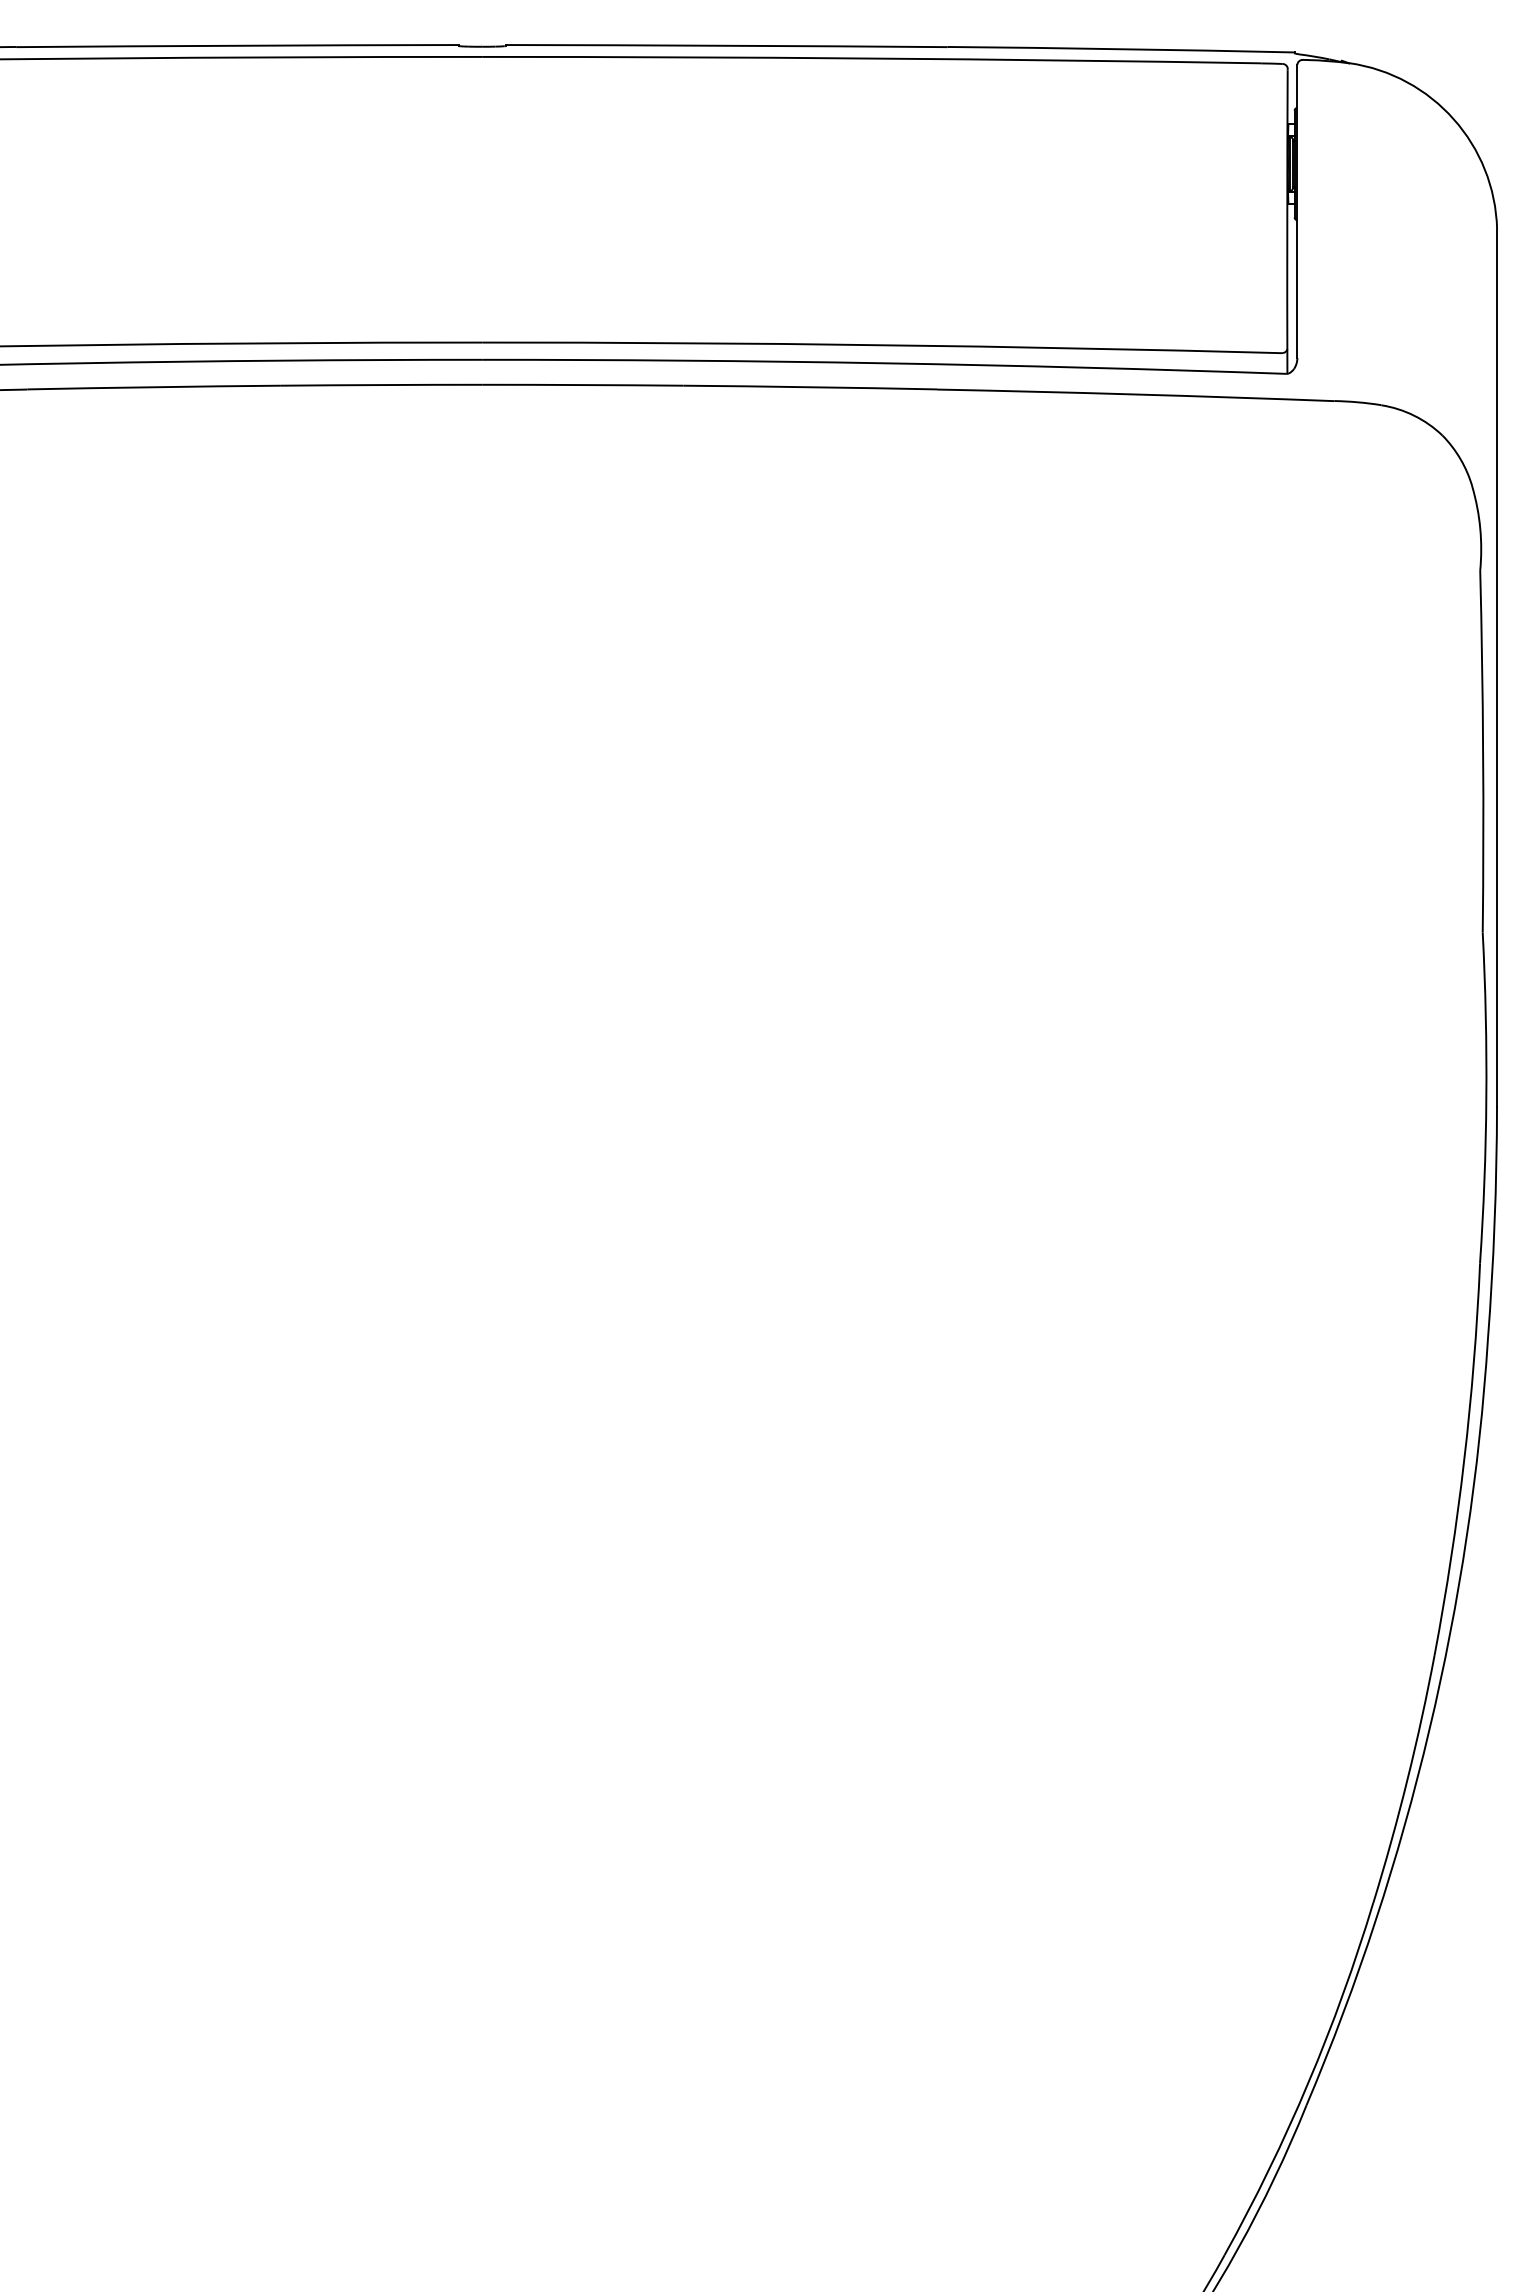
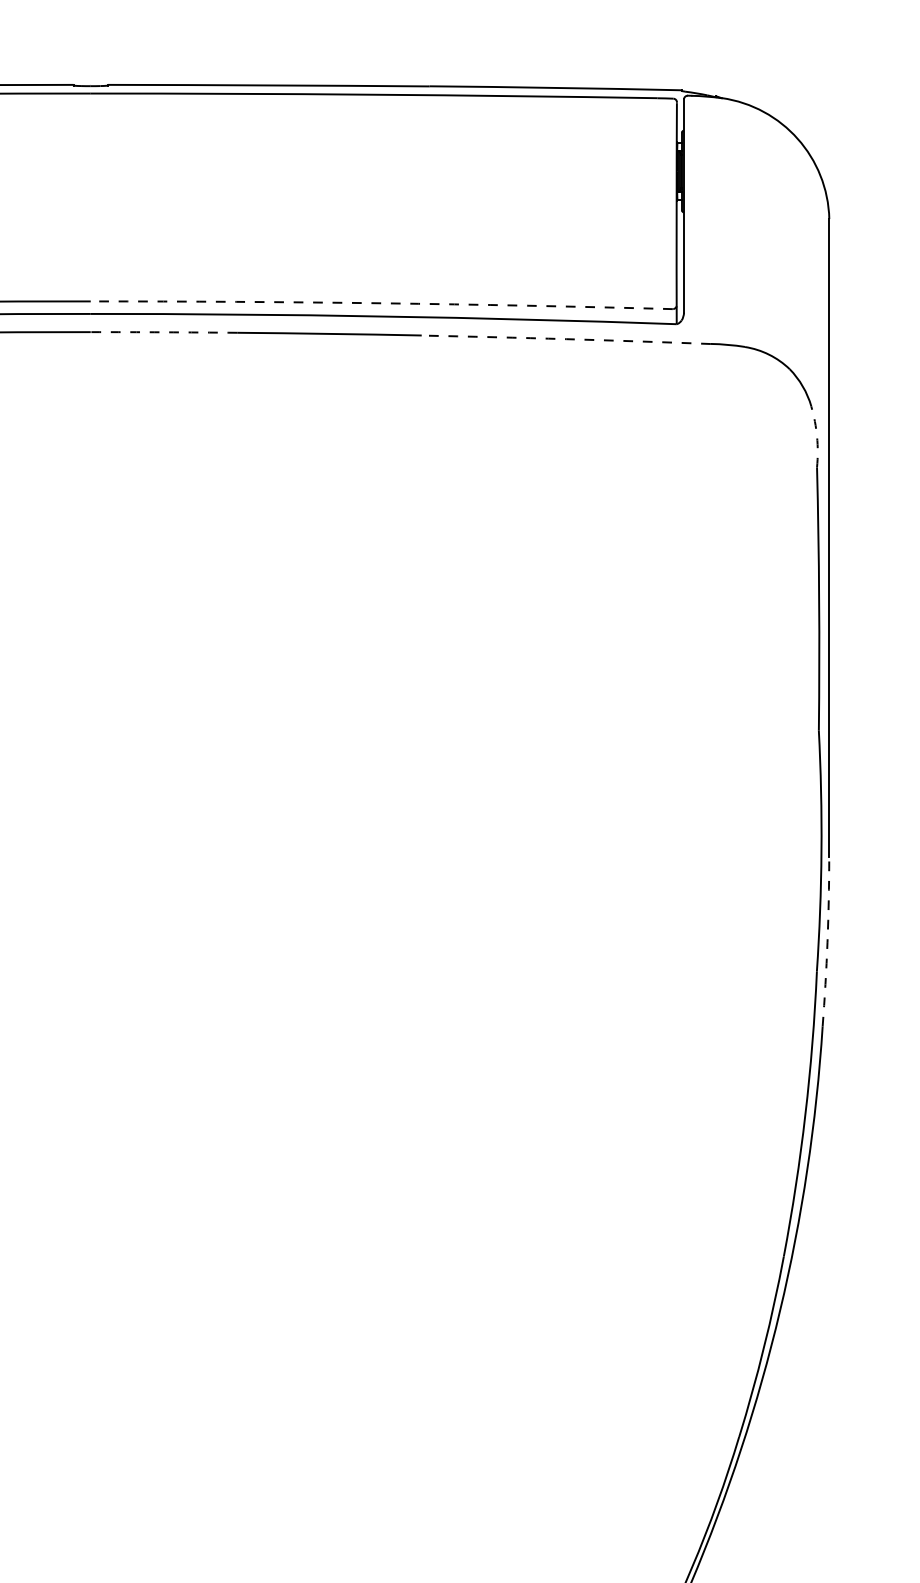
arc: (882, 345) -> (382, 303), solid -> dashed
arc: (582, 385) -> (163, 332), solid -> dashed
arc: (1135, 394) -> (566, 339), solid -> dashed
arc: (1480, 528) -> (817, 436), solid -> dashed
arc: (1494, 1222) -> (827, 941), solid -> dashed

